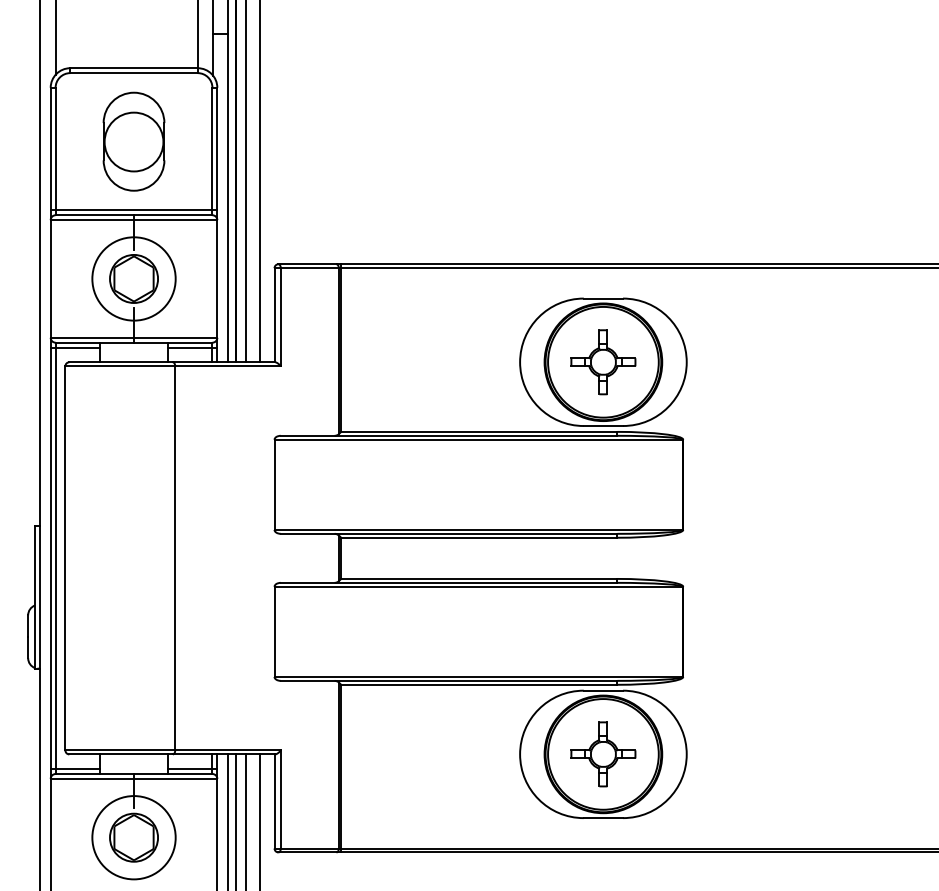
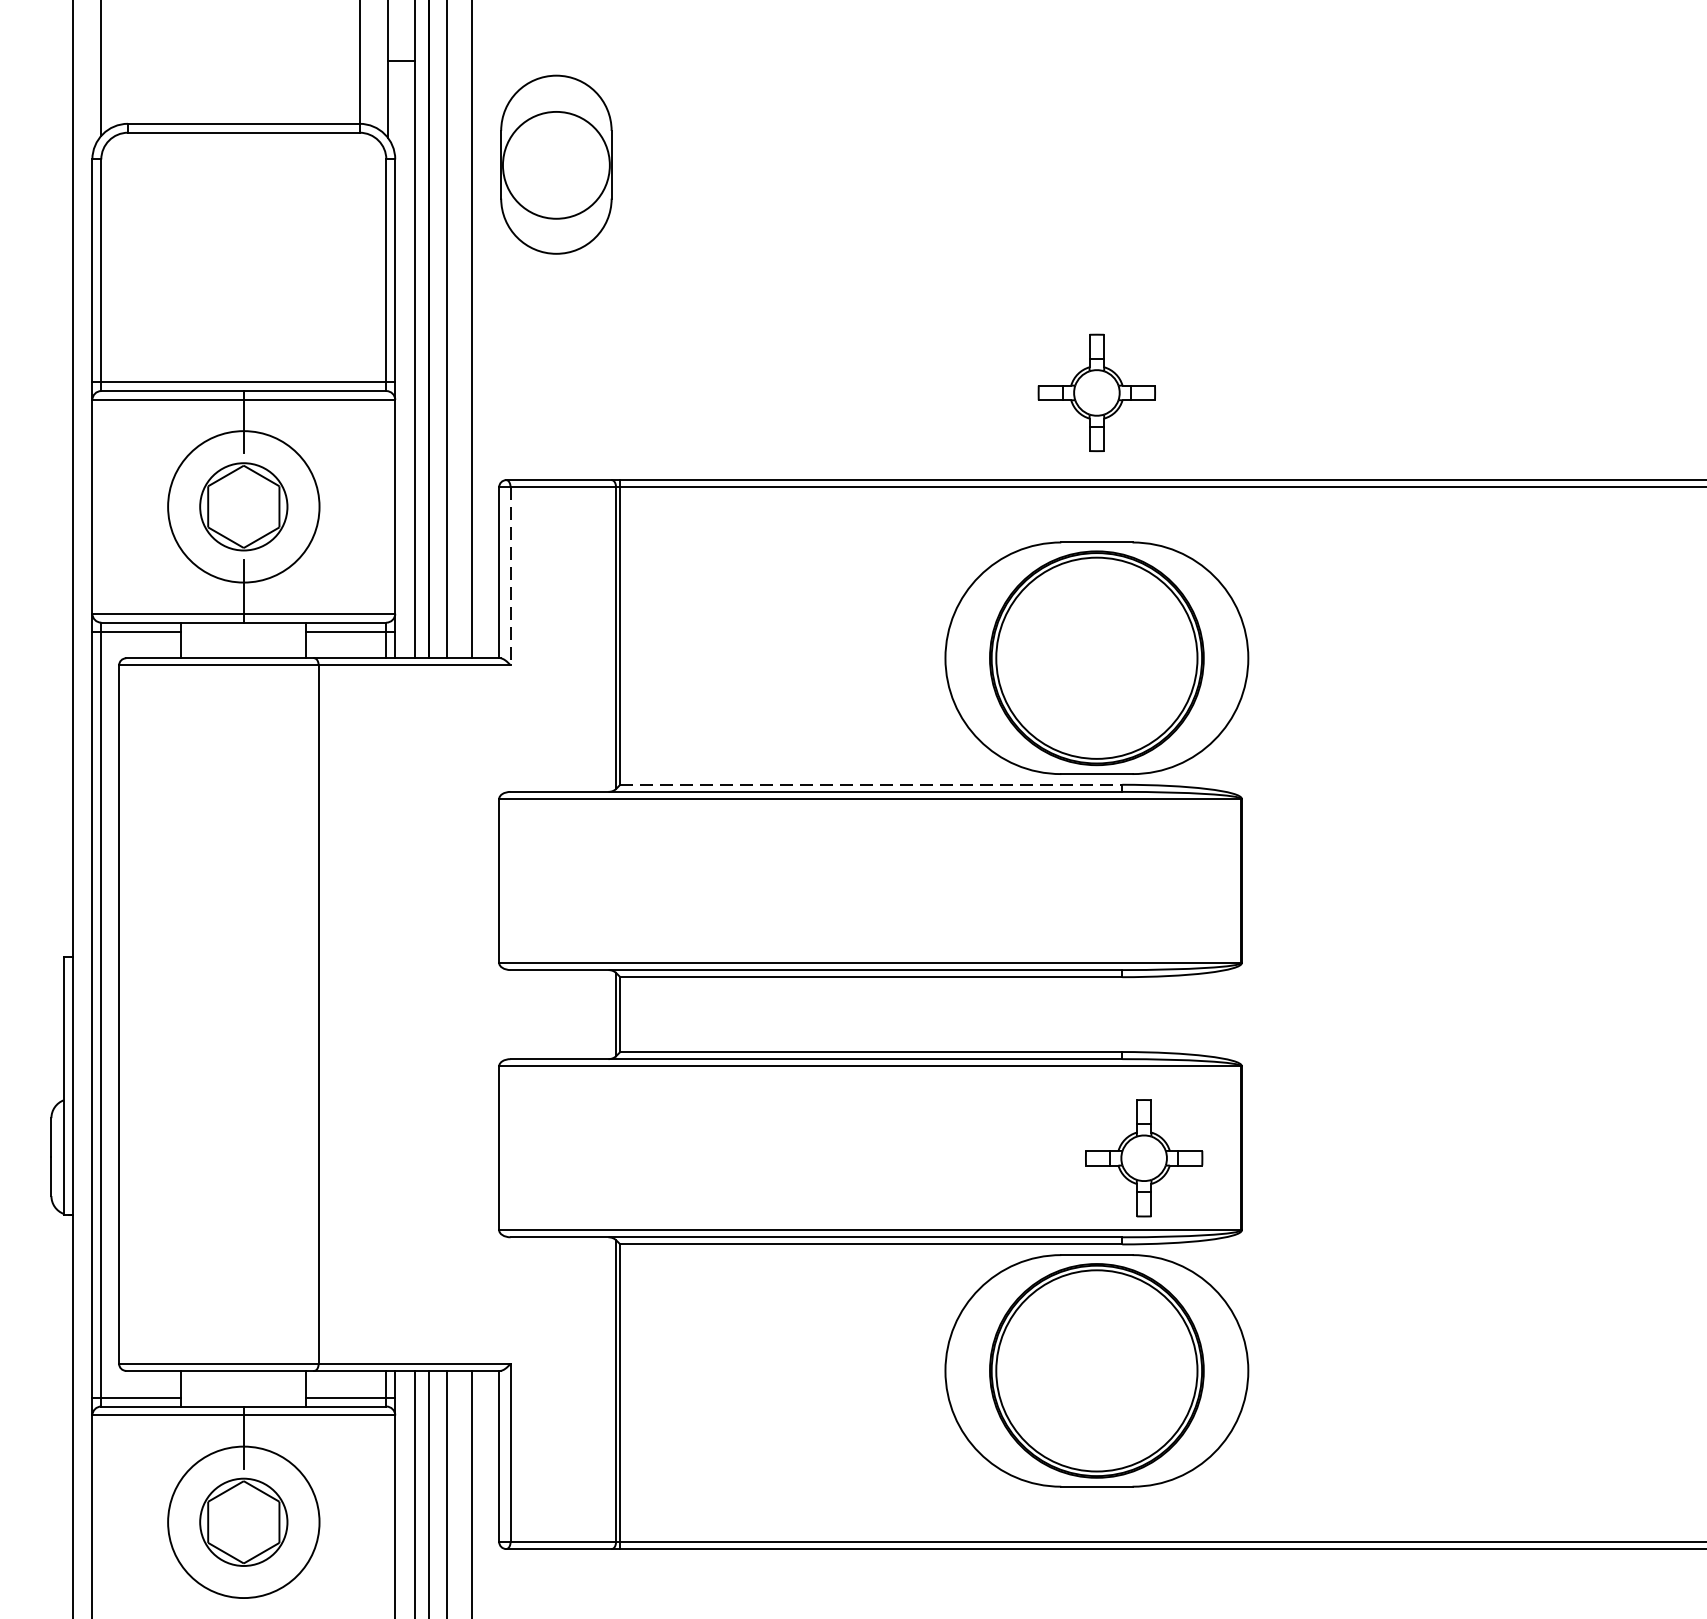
part: (133, 141) -> (555, 164), moved
line: (280, 317) -> (510, 576), solid -> dashed
part: (603, 362) -> (1097, 393), moved
line: (479, 431) -> (871, 784), solid -> dashed
part: (603, 754) -> (1144, 1158), moved

